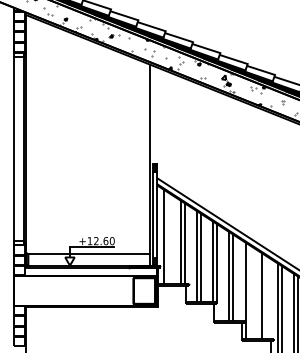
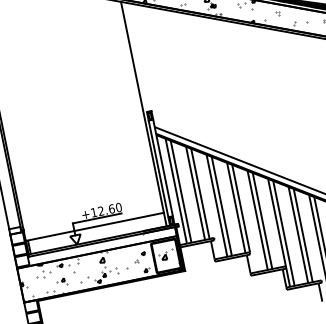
line: (168, 238) -> (181, 191), added
hatch: (85, 290) -> (100, 268), added
line: (249, 292) -> (283, 233), added
line: (265, 297) -> (302, 235), added

